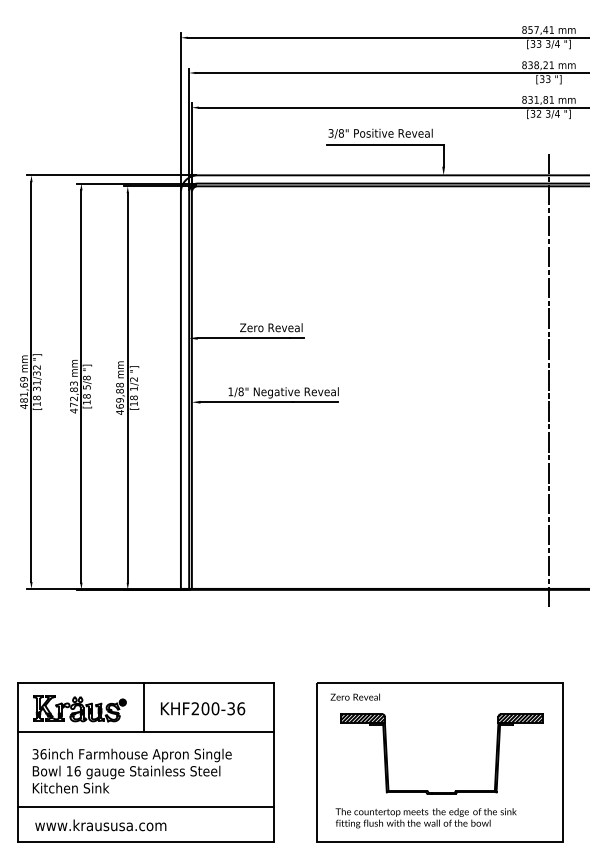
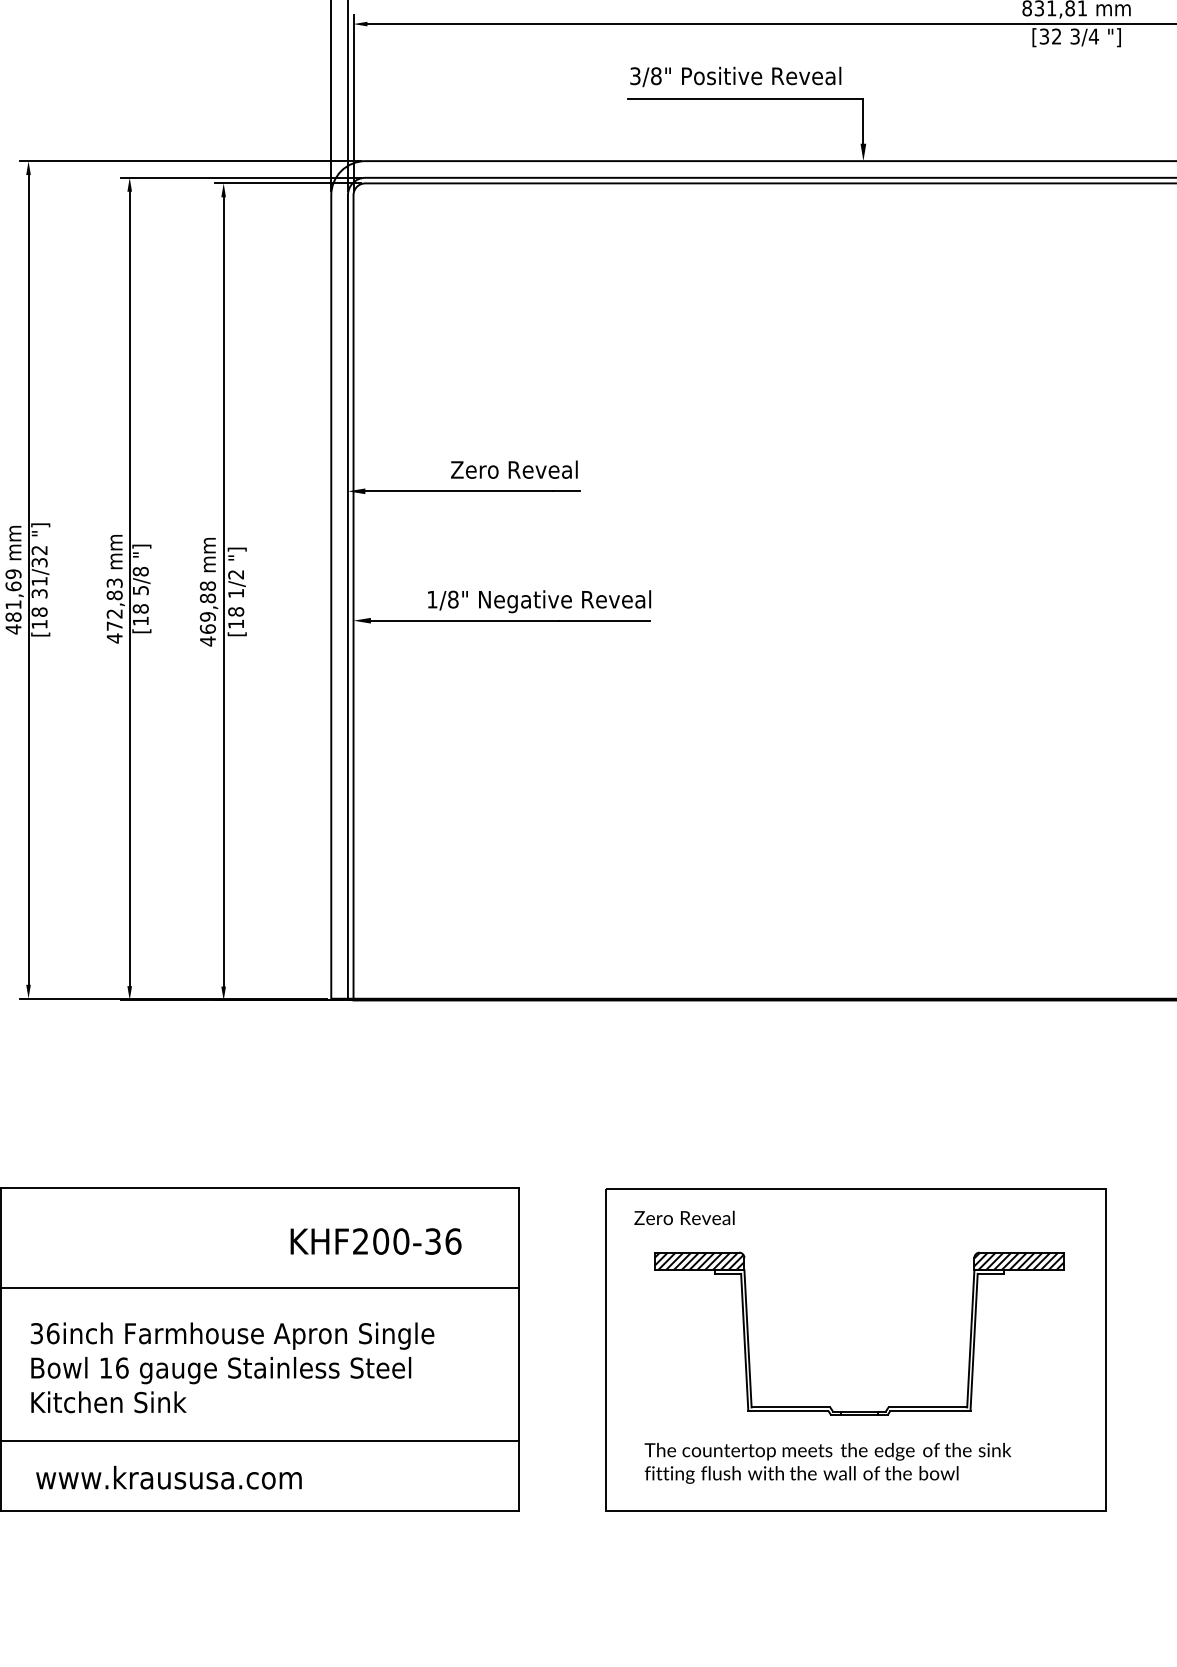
line: (548, 381) -> (1075, 578), removed
line: (144, 706) -> (257, 1236), removed
part: (79, 708) -> (125, 1240), removed

